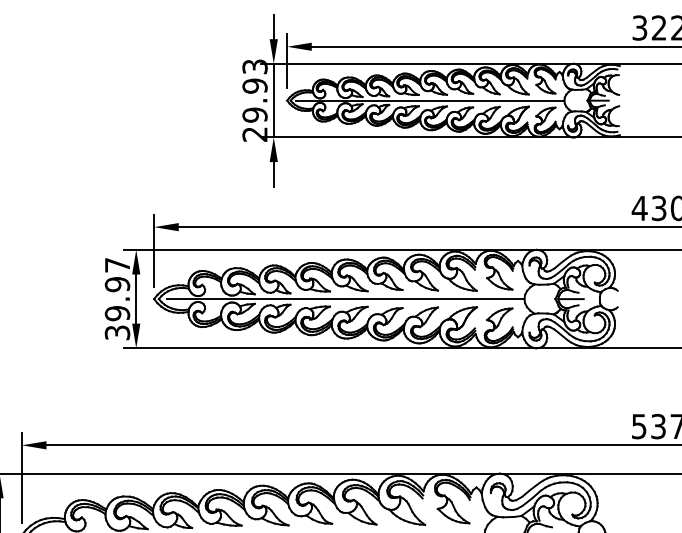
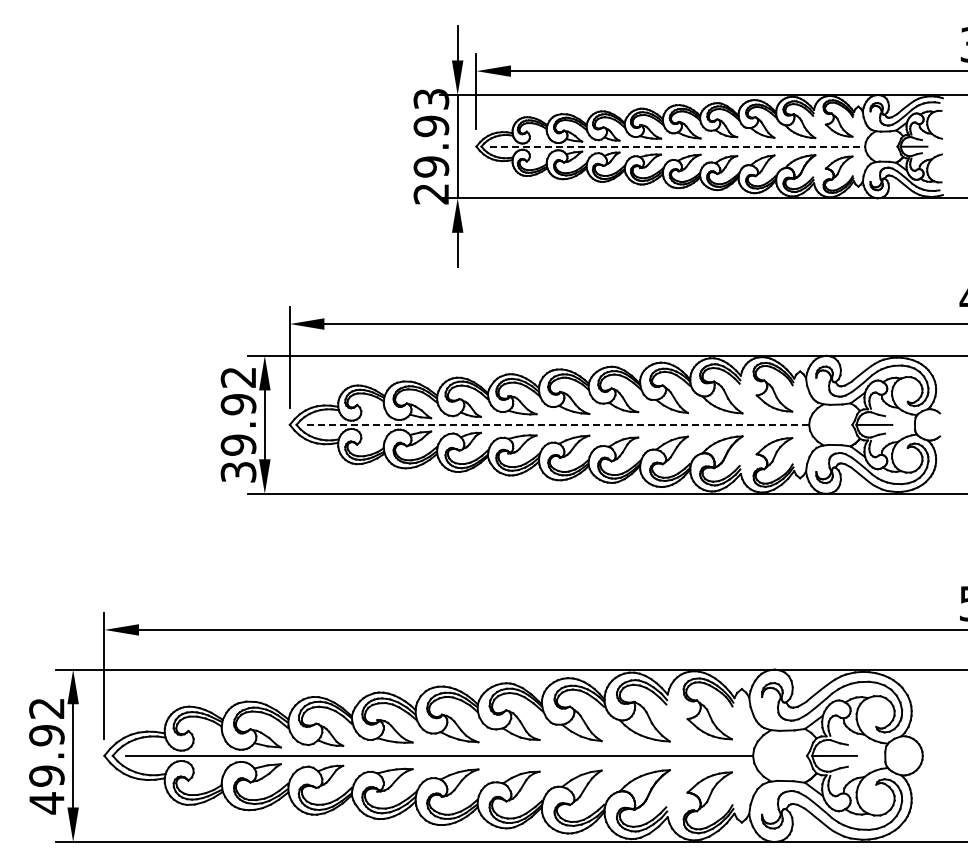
line: (430, 100) -> (677, 146), solid -> dashed
text: (116, 265) -> (237, 377), 39.97 -> 39.92
line: (345, 299) -> (558, 425), solid -> dashed

